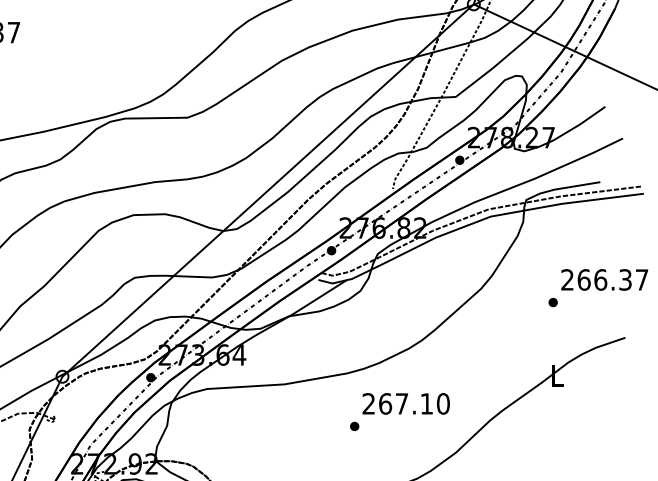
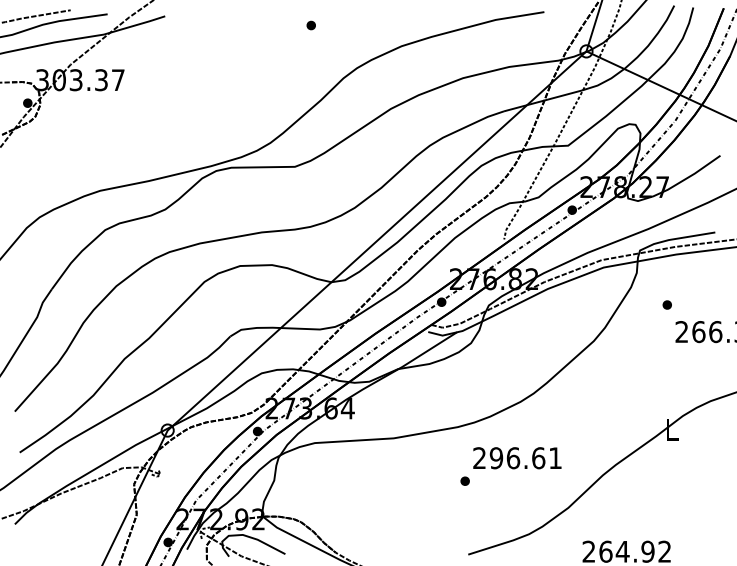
part: (552, 302) -> (666, 304), moved
text: (413, 404) -> (525, 458), 267.10 -> 296.61

